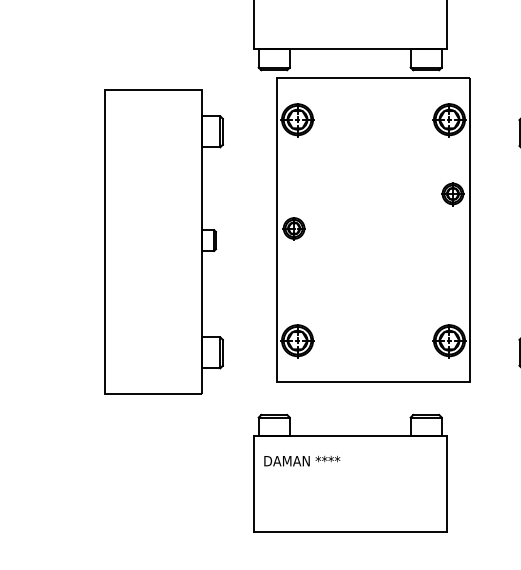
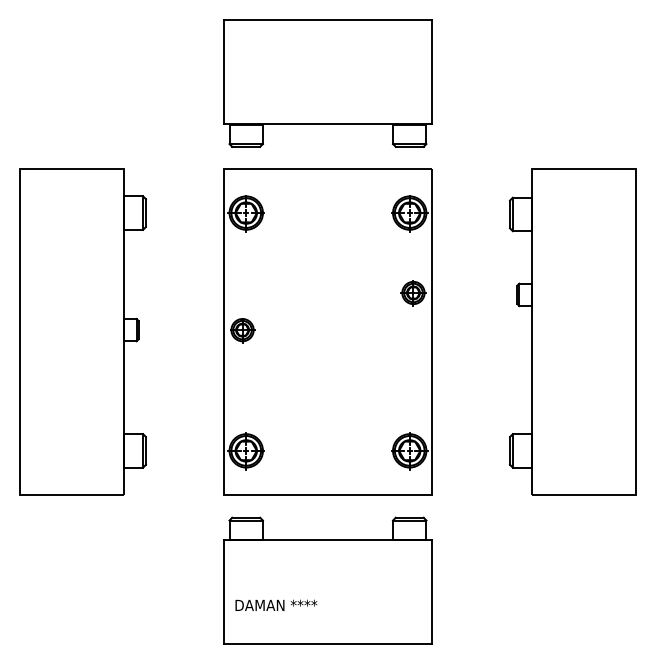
part: (373, 229) -> (327, 331), moved
part: (163, 241) -> (82, 331), moved
text: (302, 460) -> (276, 604), moved

